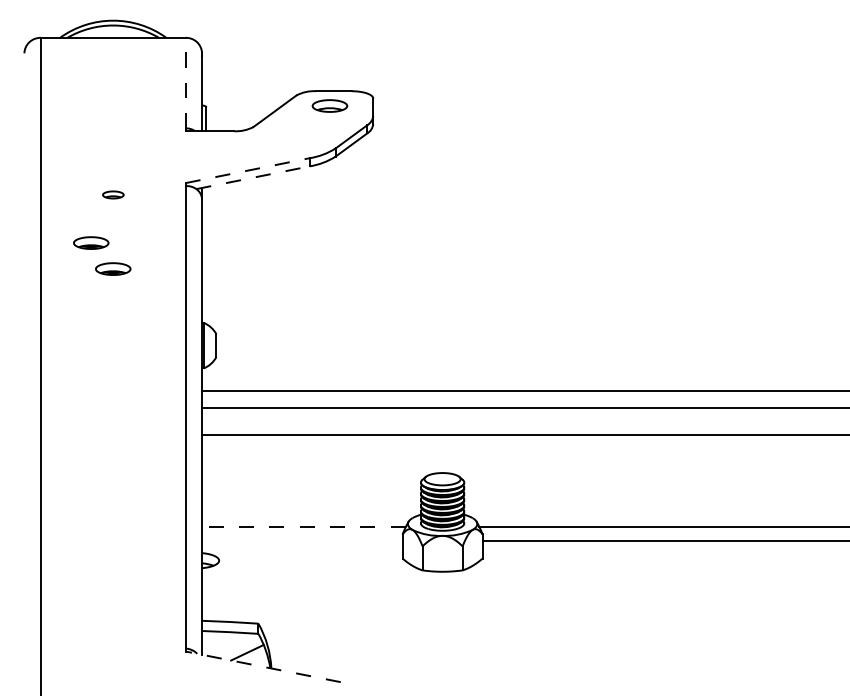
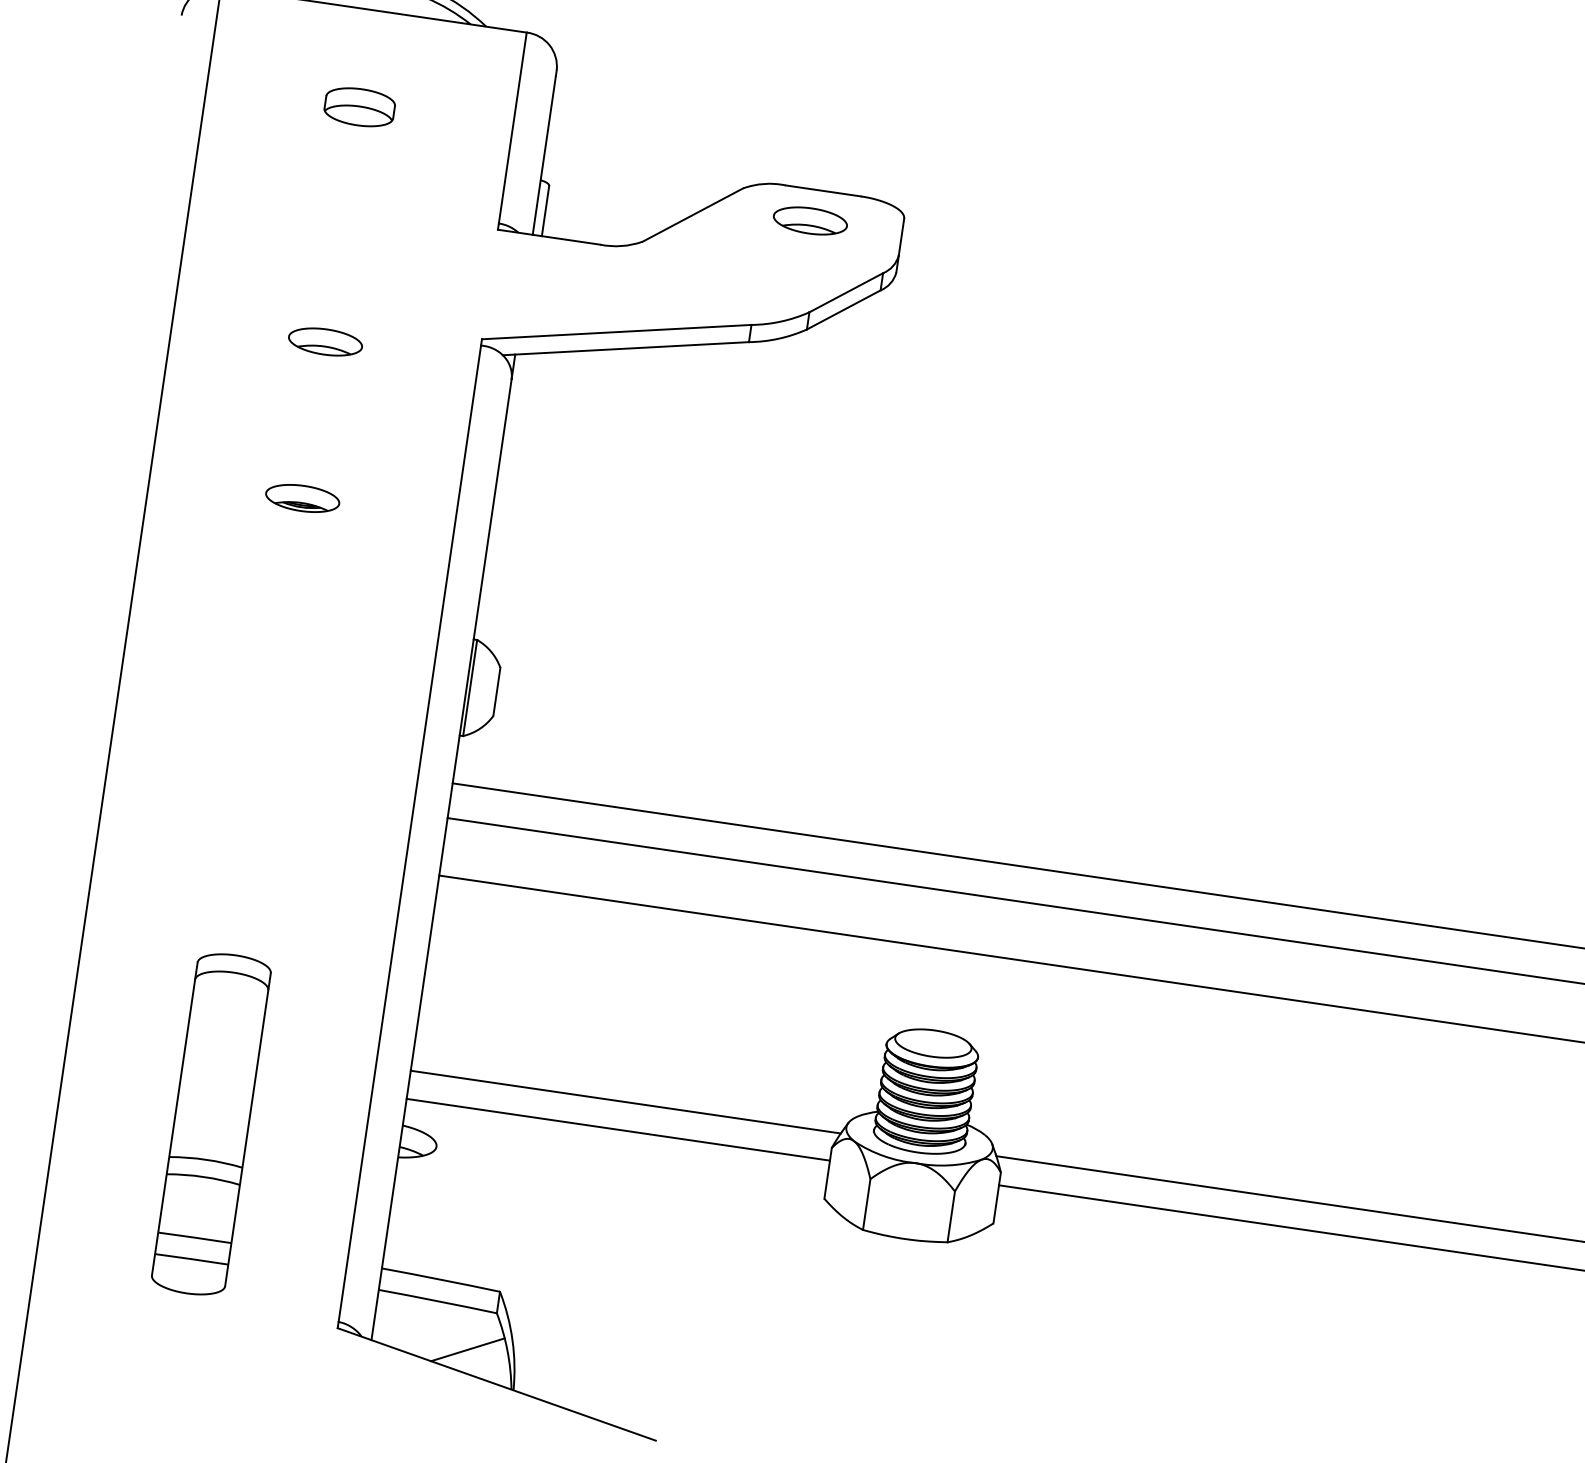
line: (185, 82) -> (512, 126), dashed -> solid
part: (113, 83) -> (360, 106), added
line: (248, 170) -> (618, 331), dashed -> solid
line: (252, 177) -> (624, 348), dashed -> solid
part: (113, 194) -> (326, 341), size x1.67
part: (91, 242) -> (264, 435), removed
line: (303, 527) -> (624, 1102), dashed -> solid
line: (302, 540) -> (618, 1129), added
part: (113, 565) -> (211, 1124), added
line: (262, 666) -> (495, 1383), dashed -> solid

